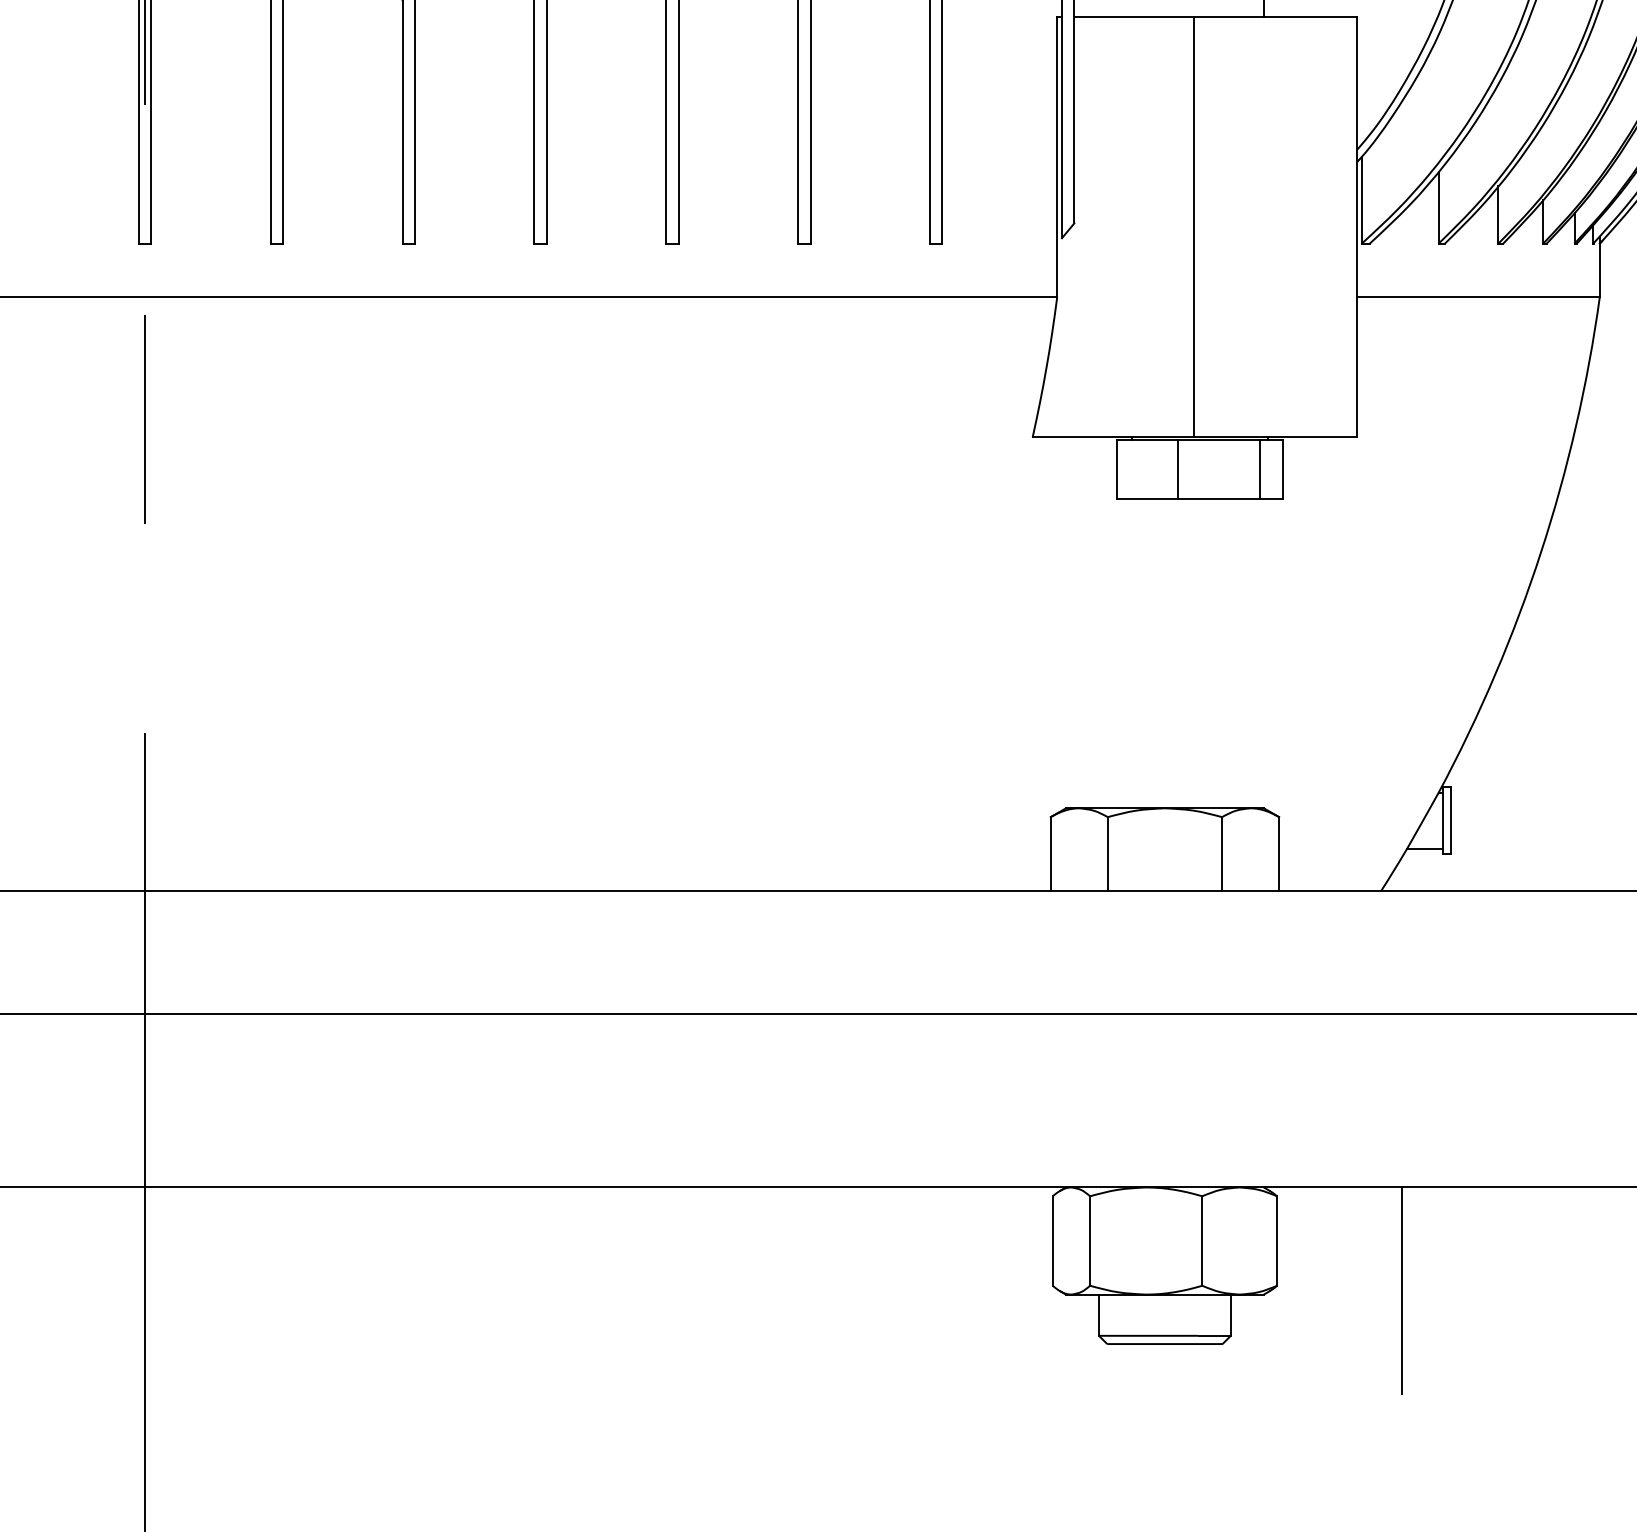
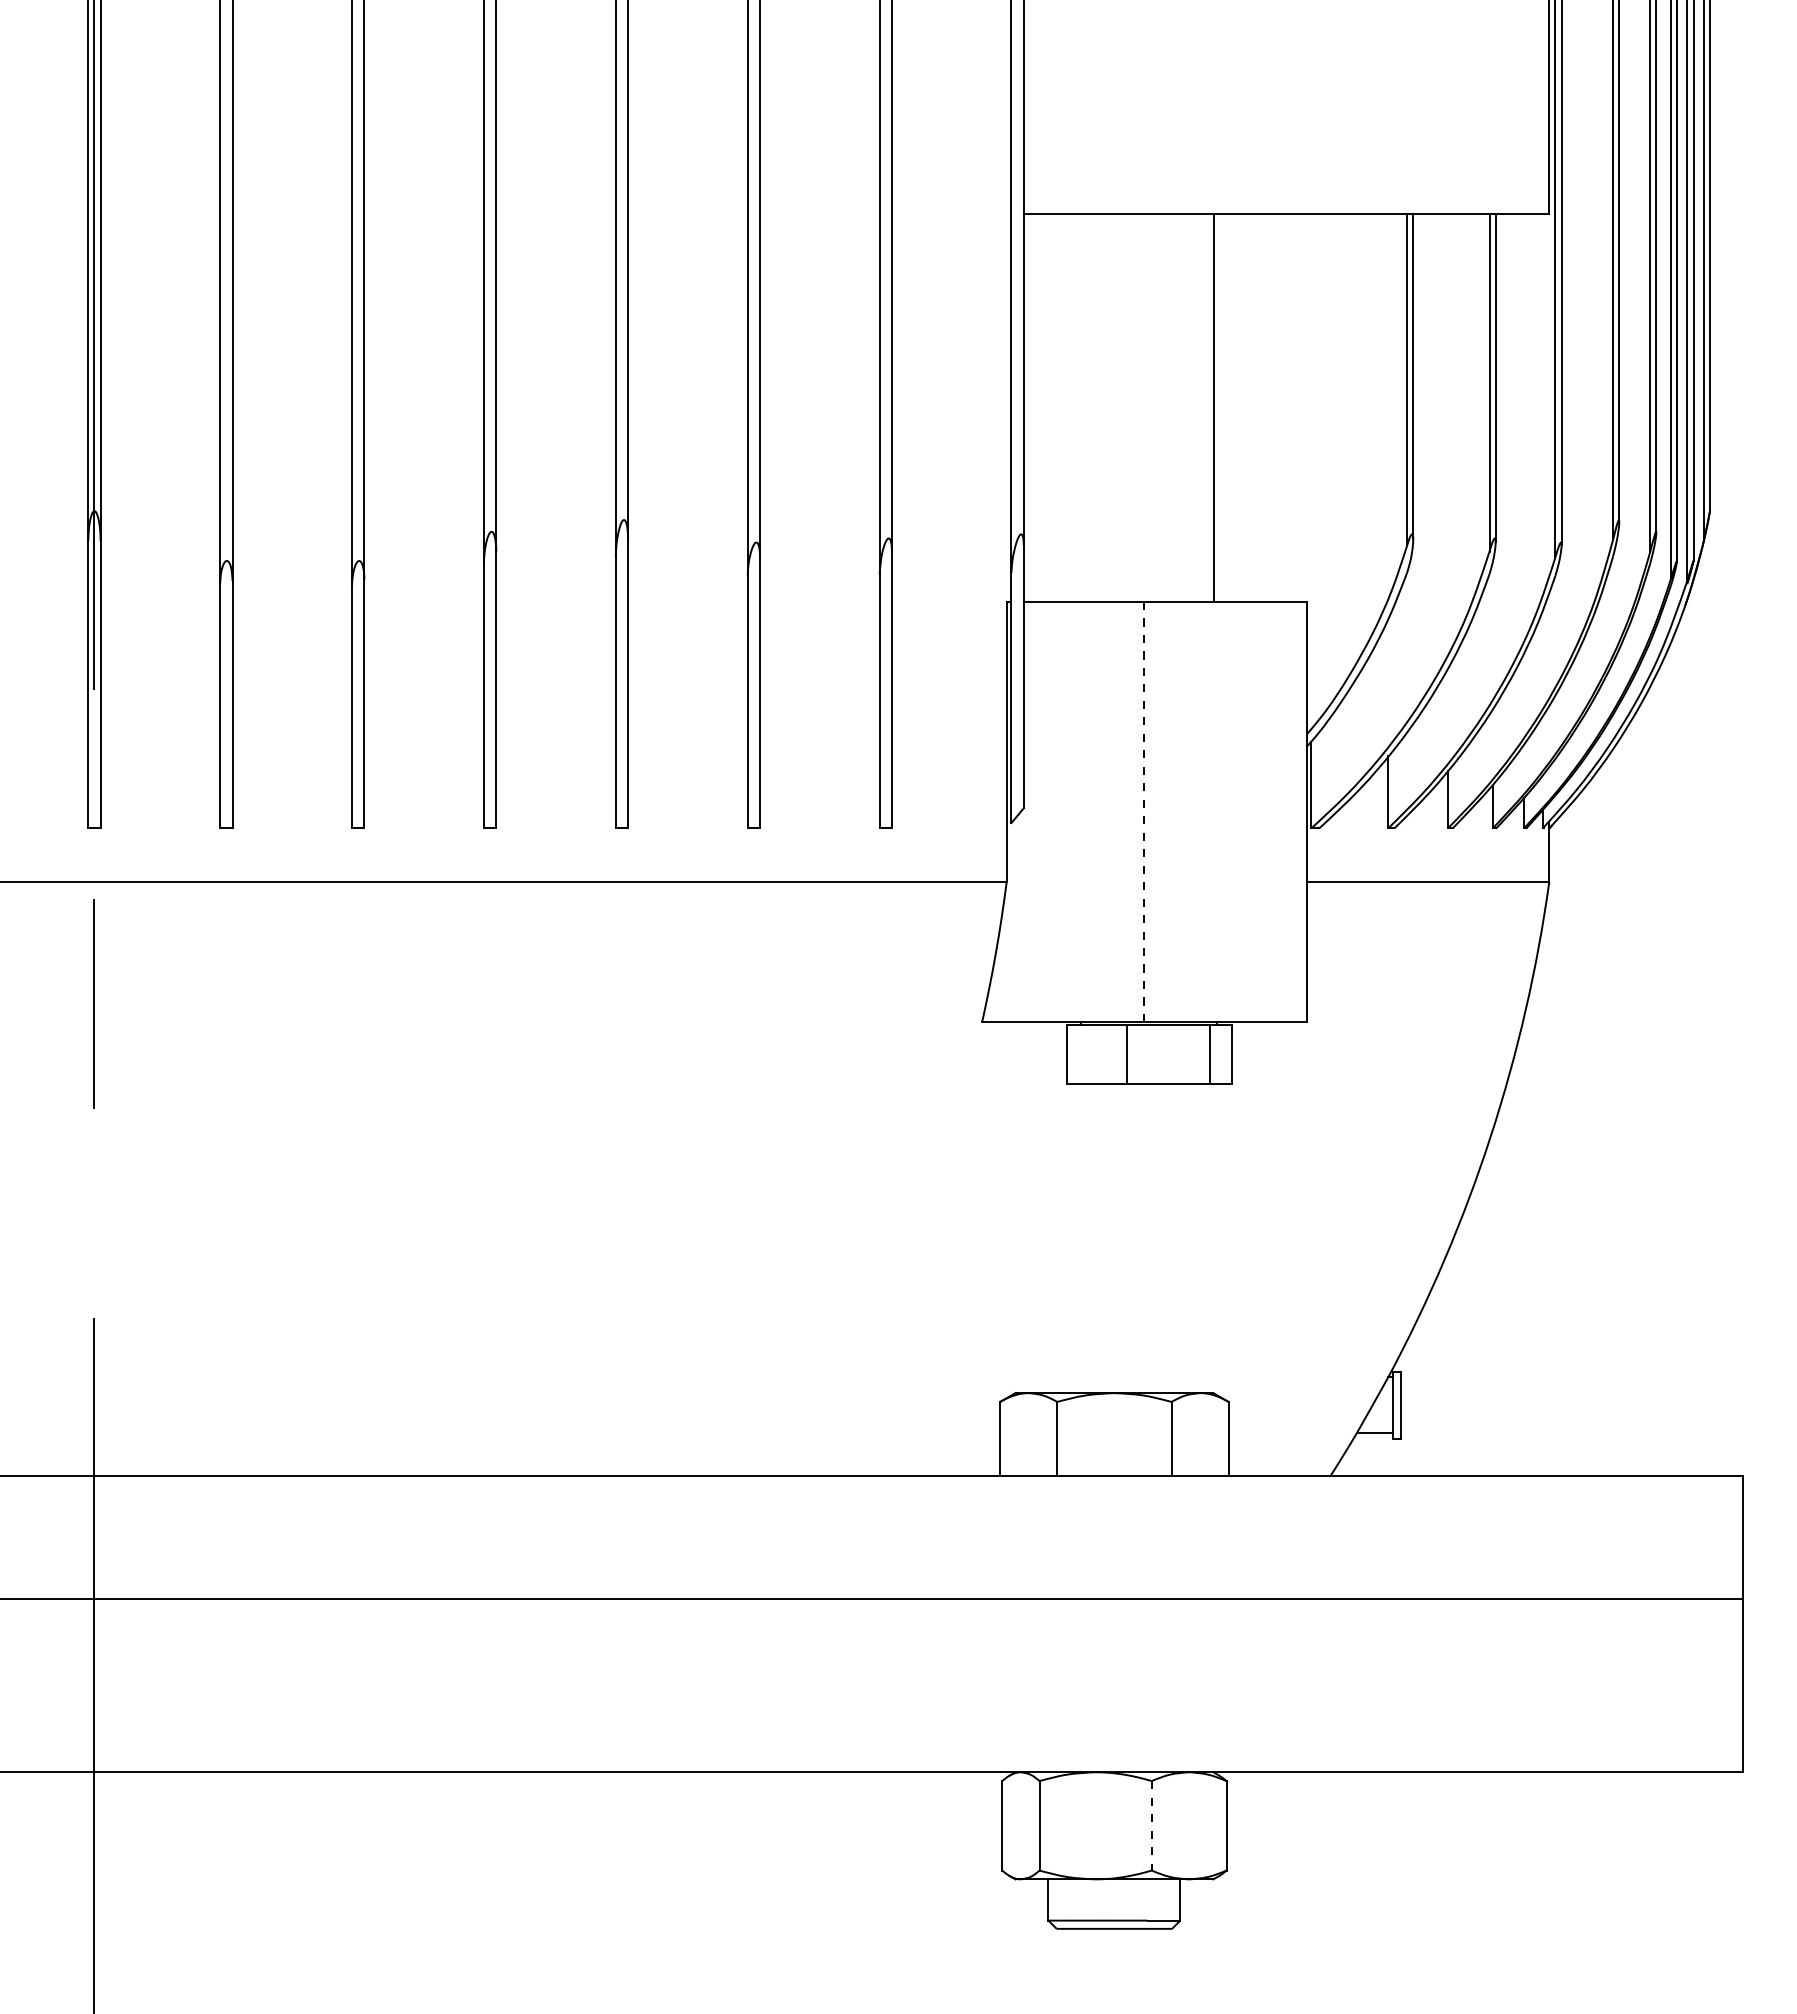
line: (1194, 226) -> (1143, 811), solid -> dashed
line: (1202, 1240) -> (1151, 1825), solid -> dashed
line: (1402, 1290) -> (1351, 1875), removed

